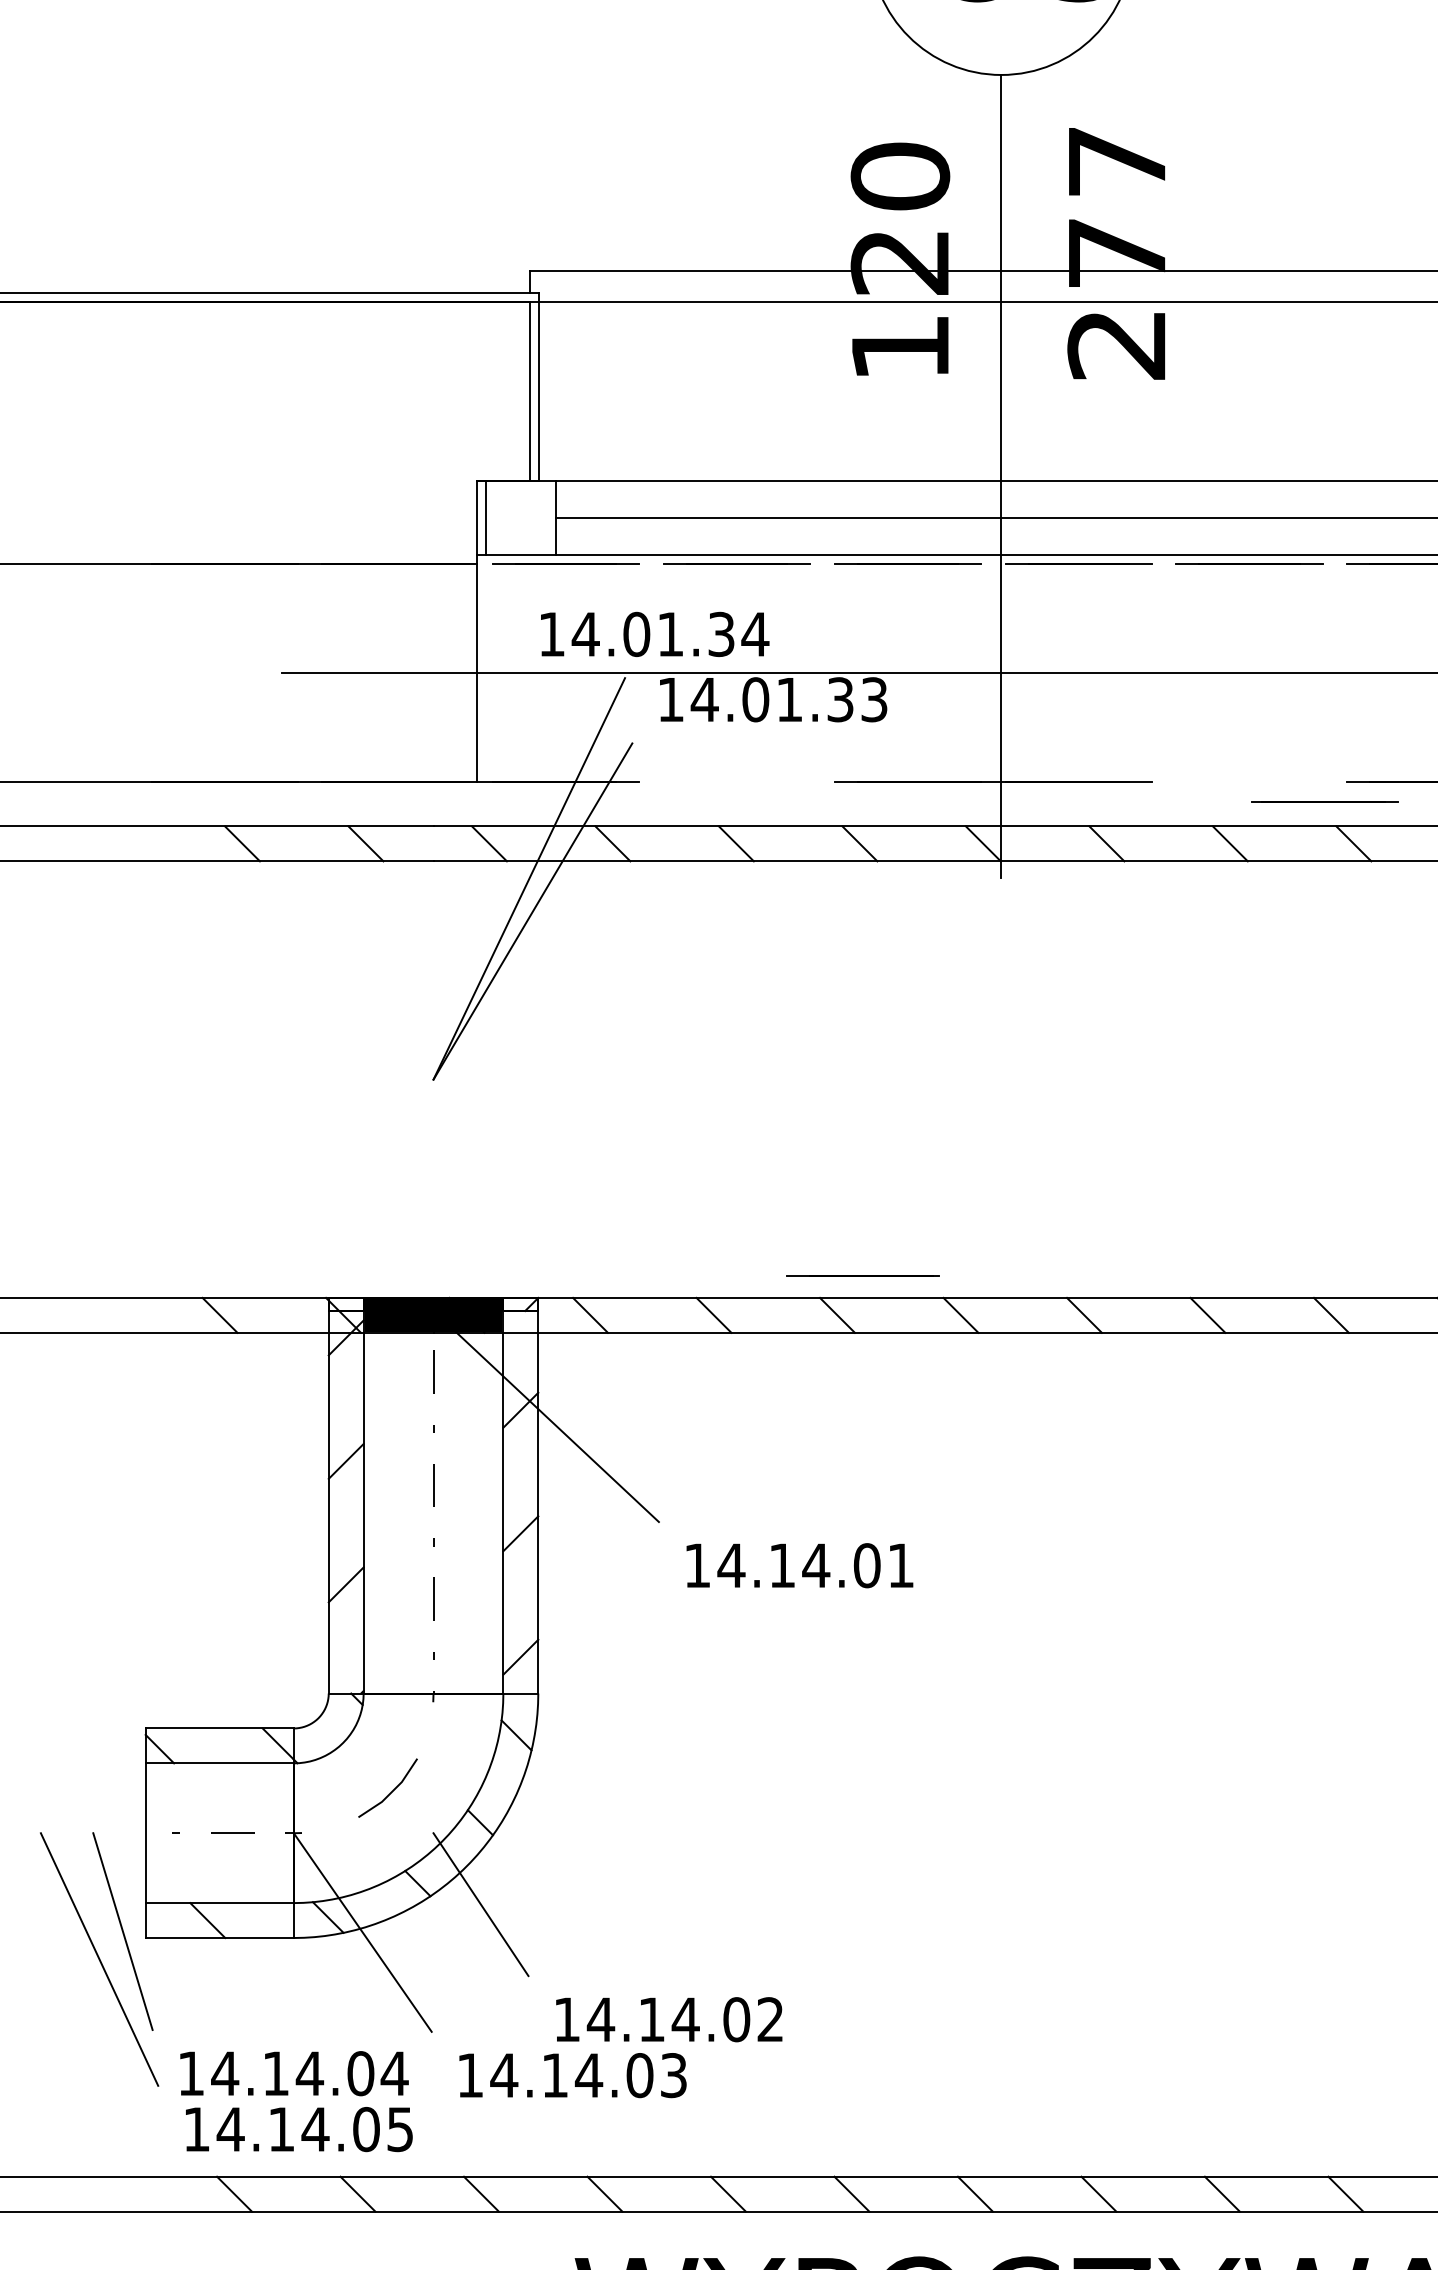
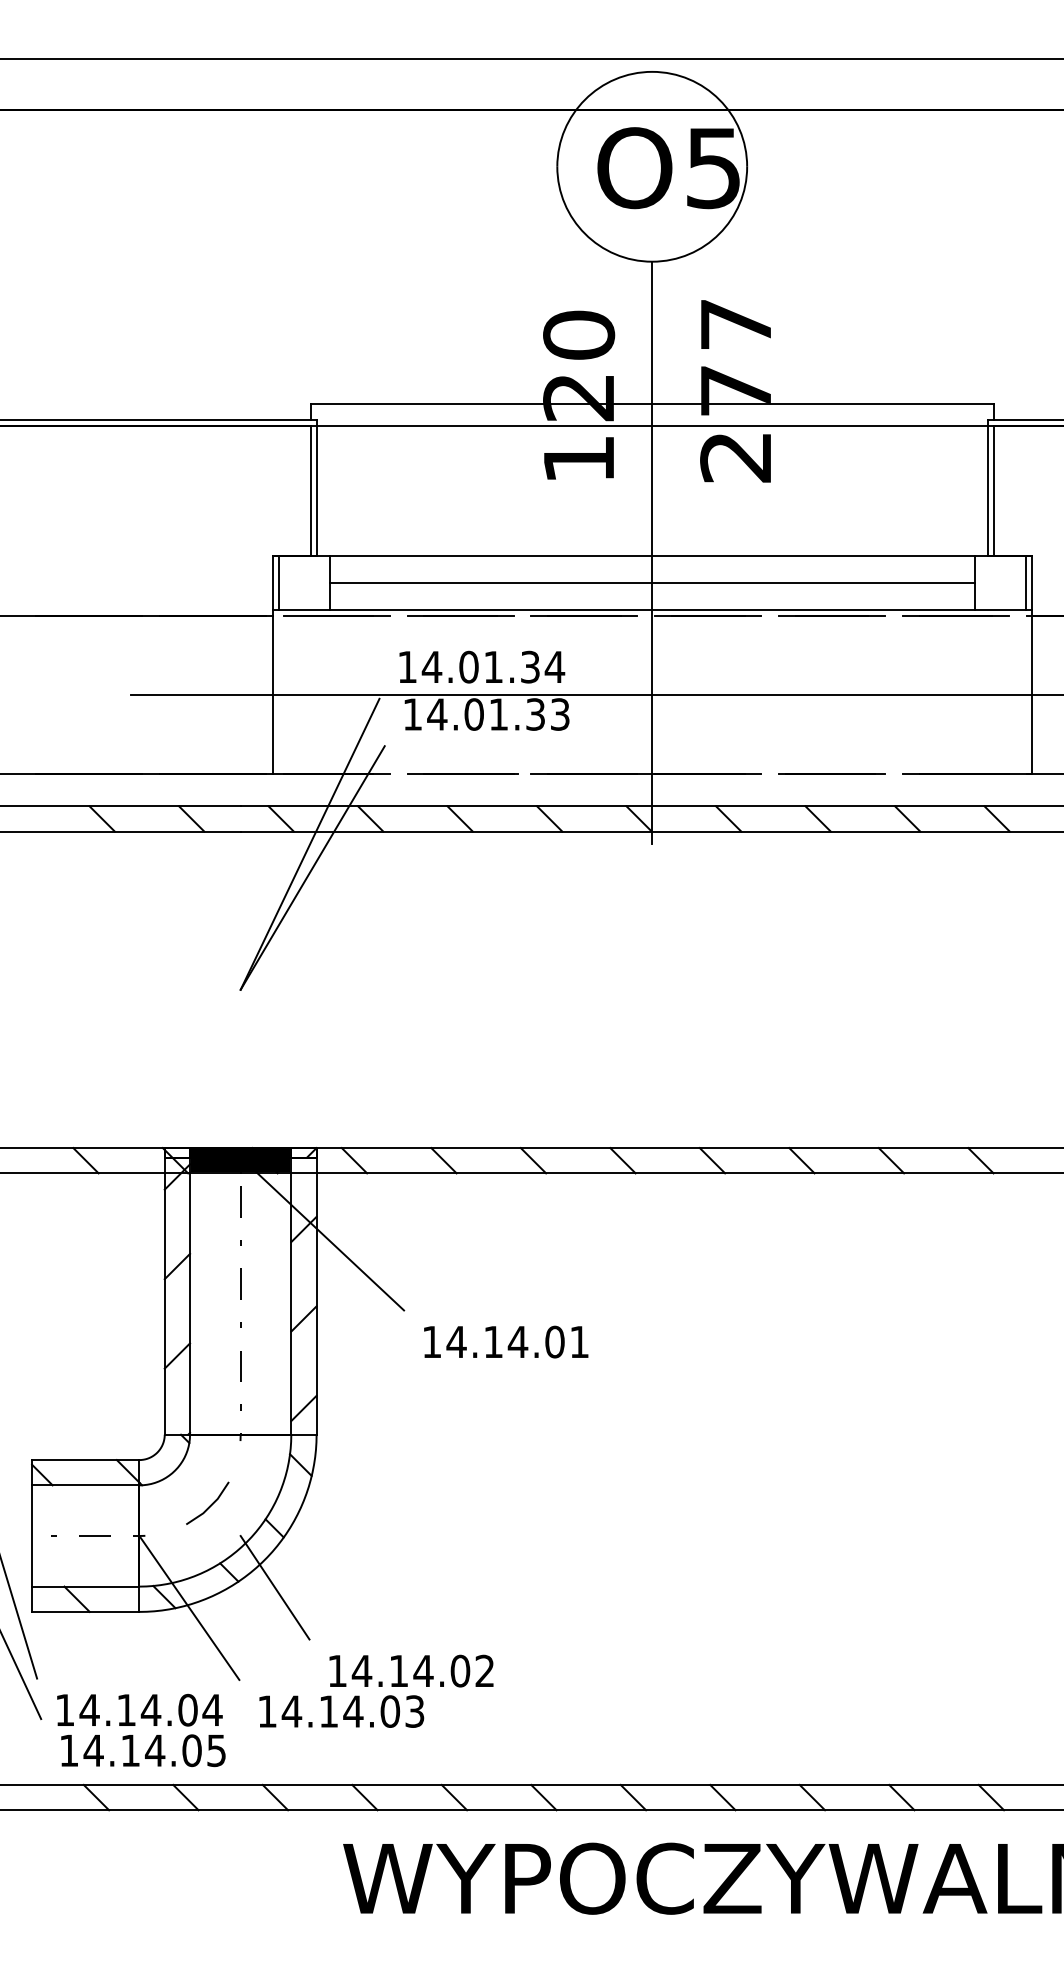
text: (655, 633) -> (482, 666), moved
line: (1324, 800) -> (831, 773), moved
line: (862, 1275) -> (462, 773), moved

